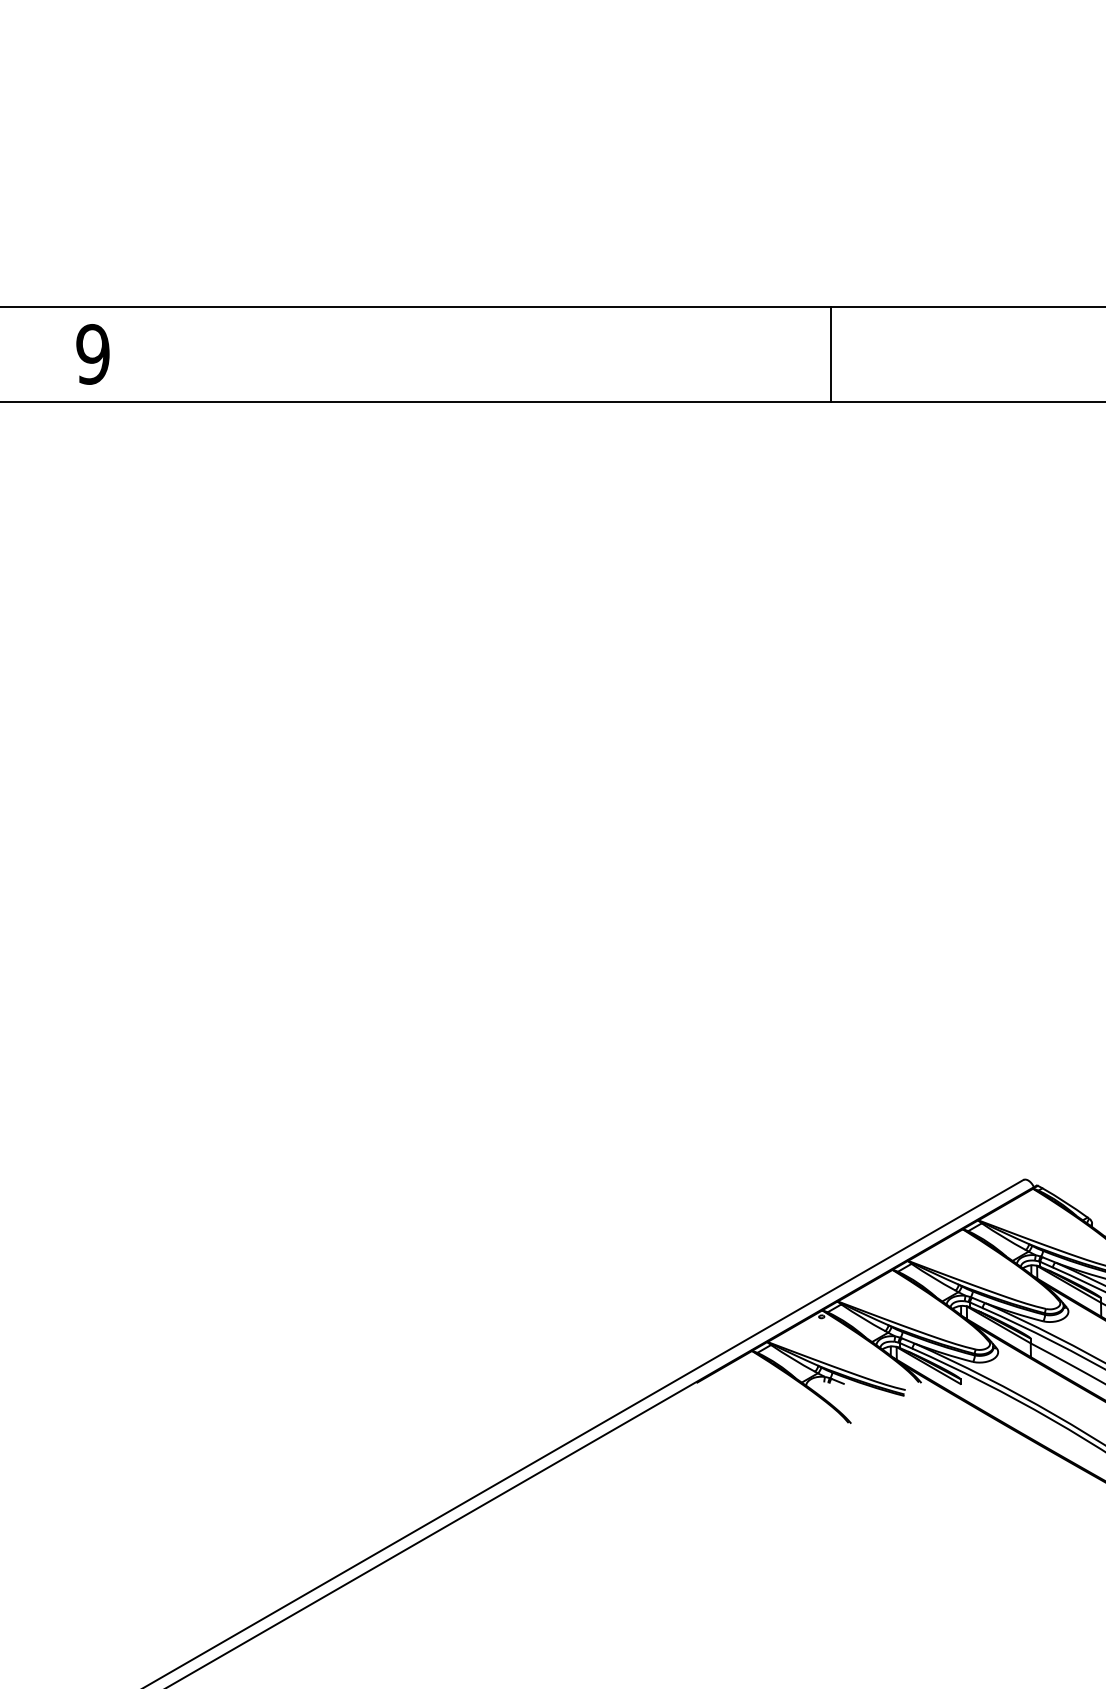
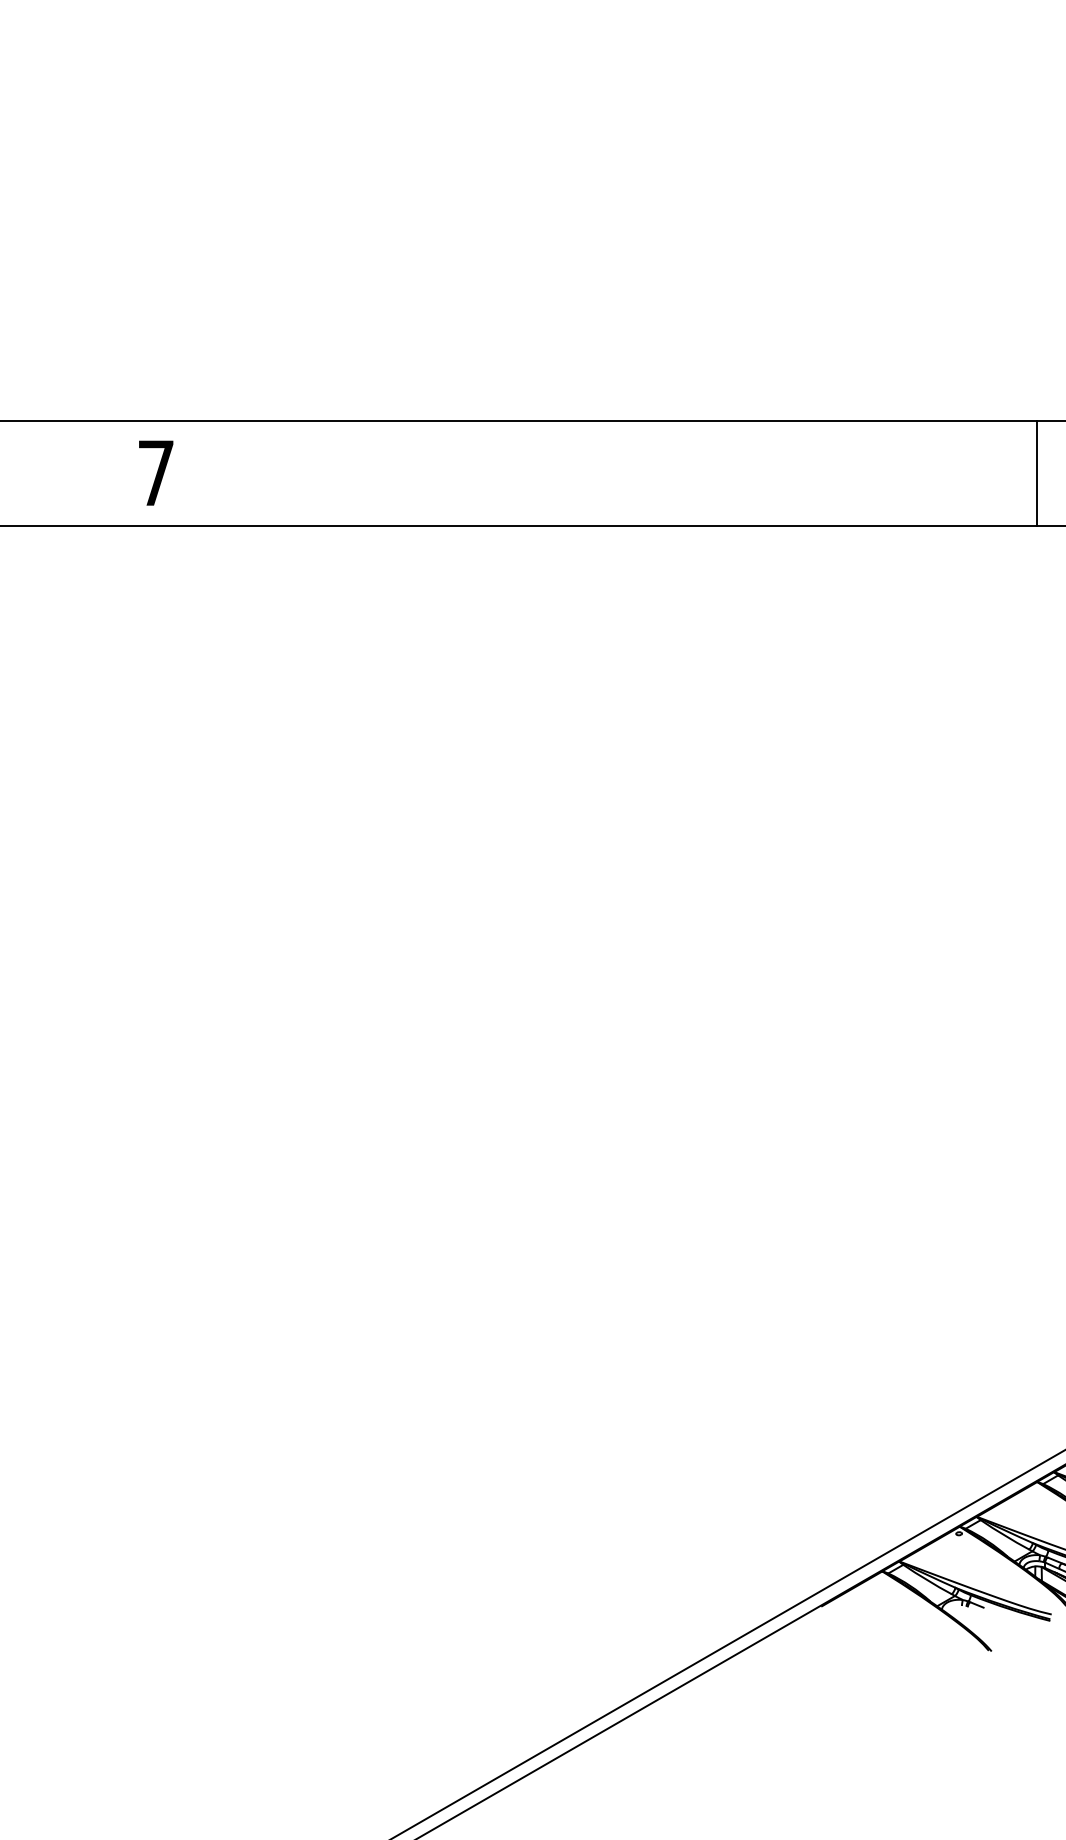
text: (92, 354) -> (155, 473), 9 -> 7
line: (830, 354) -> (1036, 473), moved

